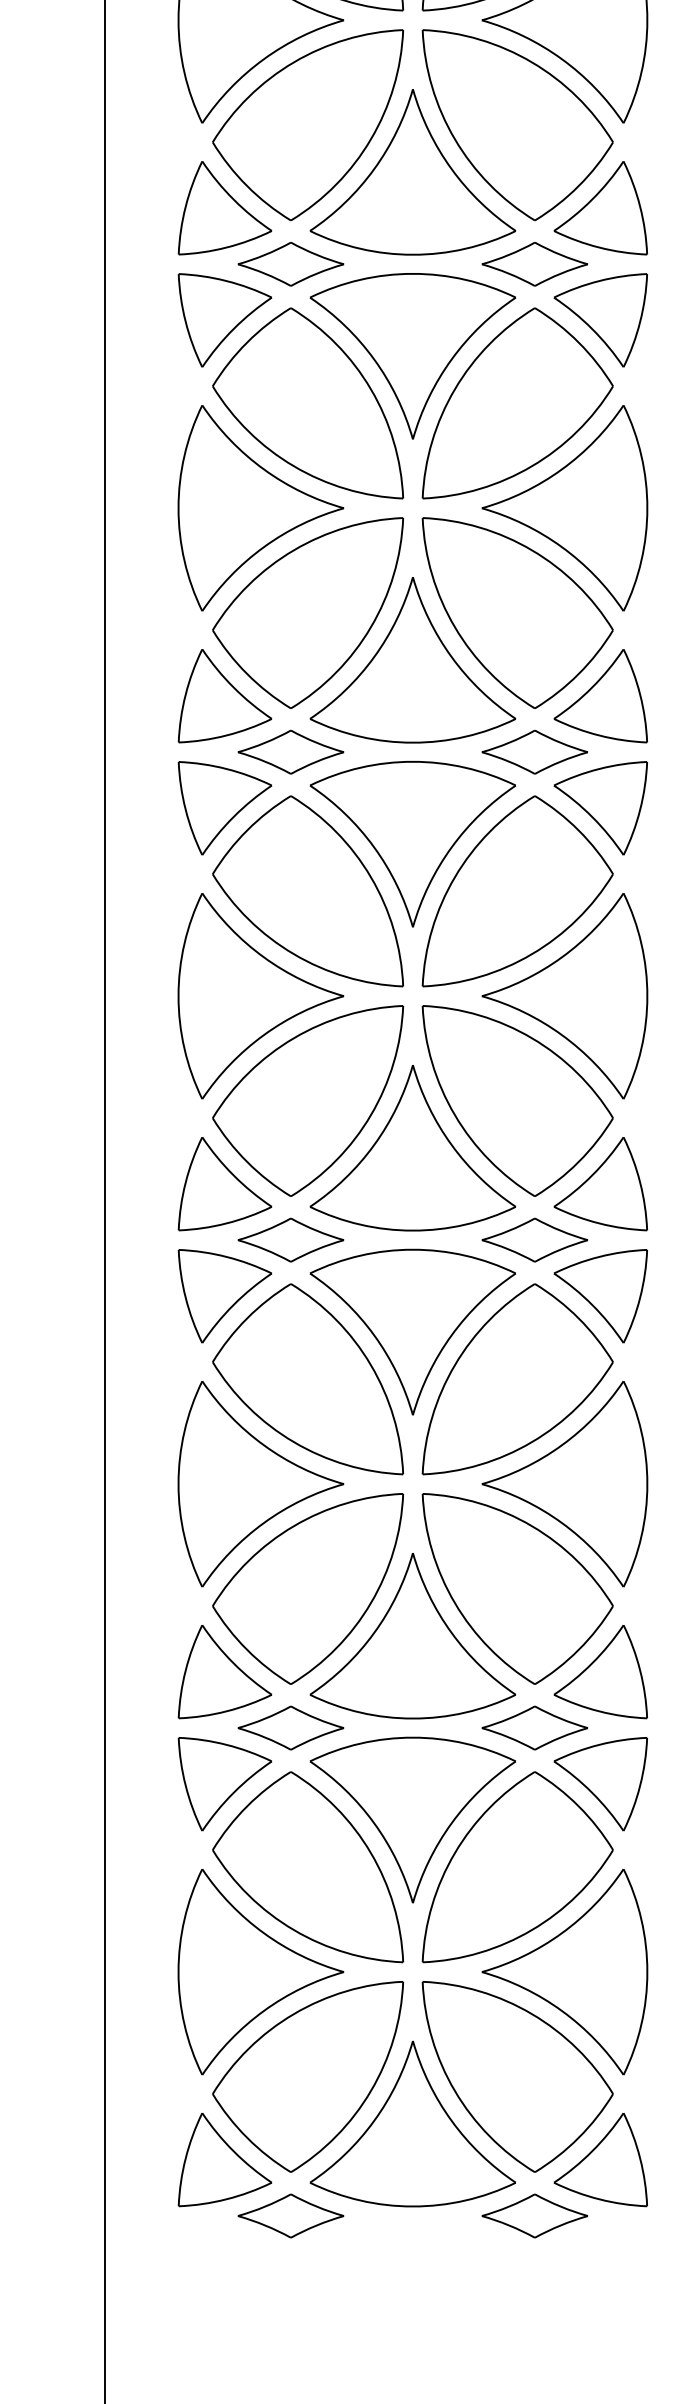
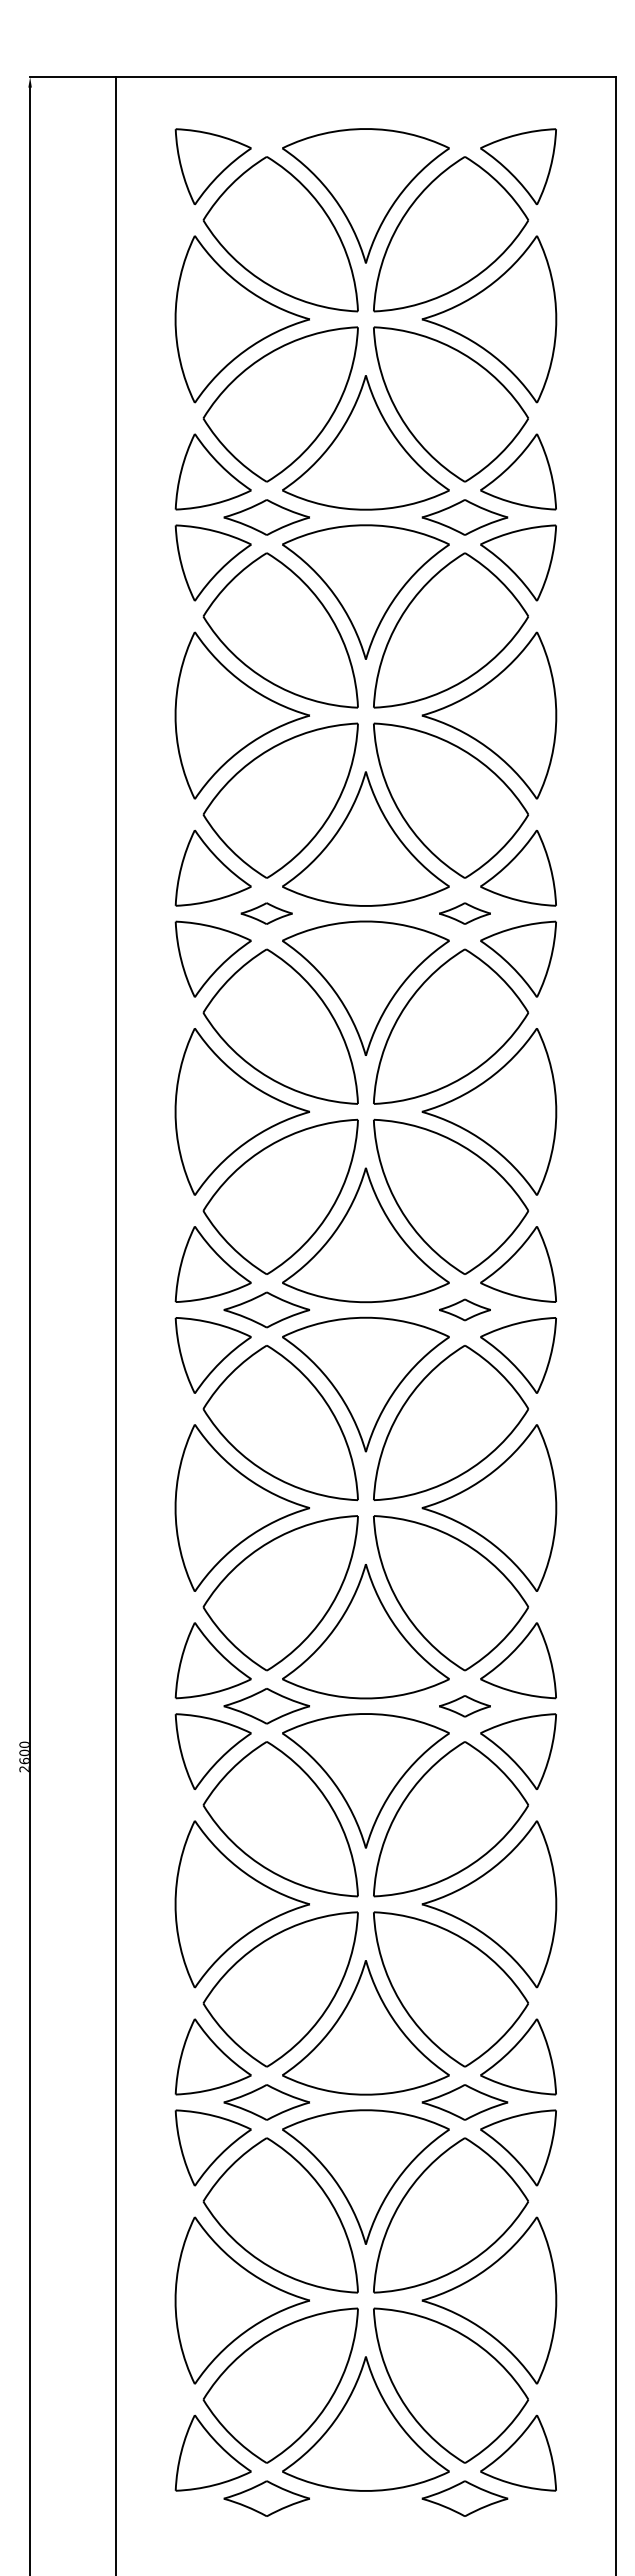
part: (290, 264) -> (266, 913), size x0.6
part: (534, 264) -> (464, 913), size x0.6
part: (534, 751) -> (464, 1309), size x0.6
part: (534, 1240) -> (464, 1706), size x0.6

